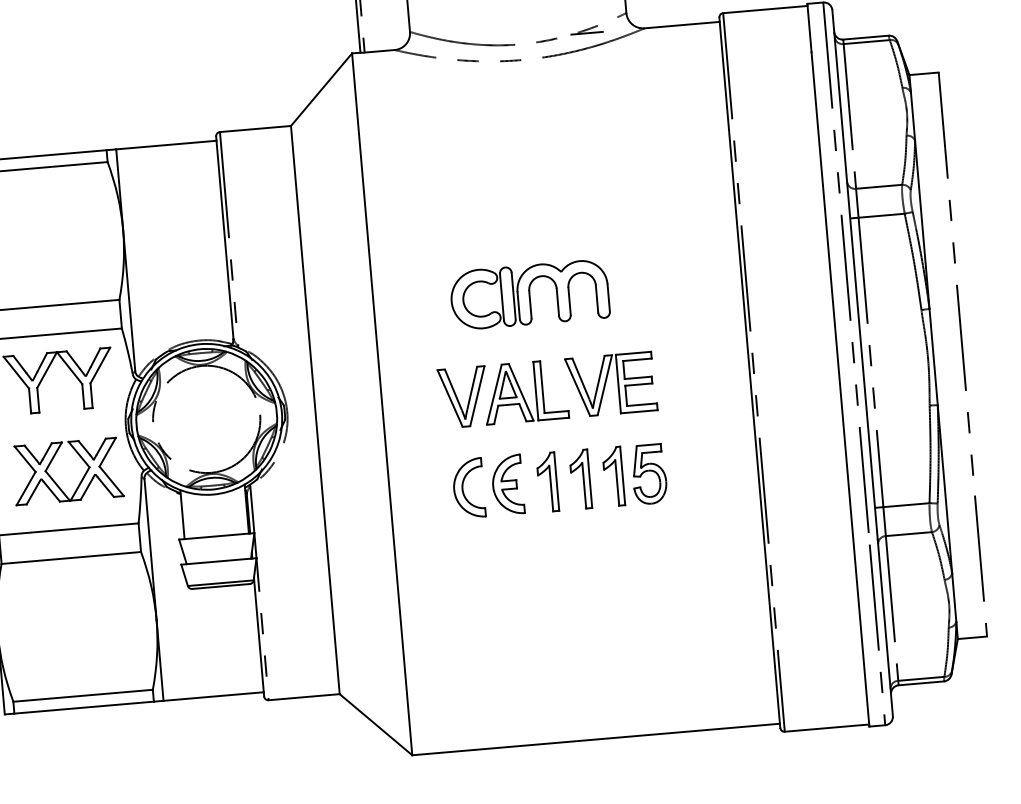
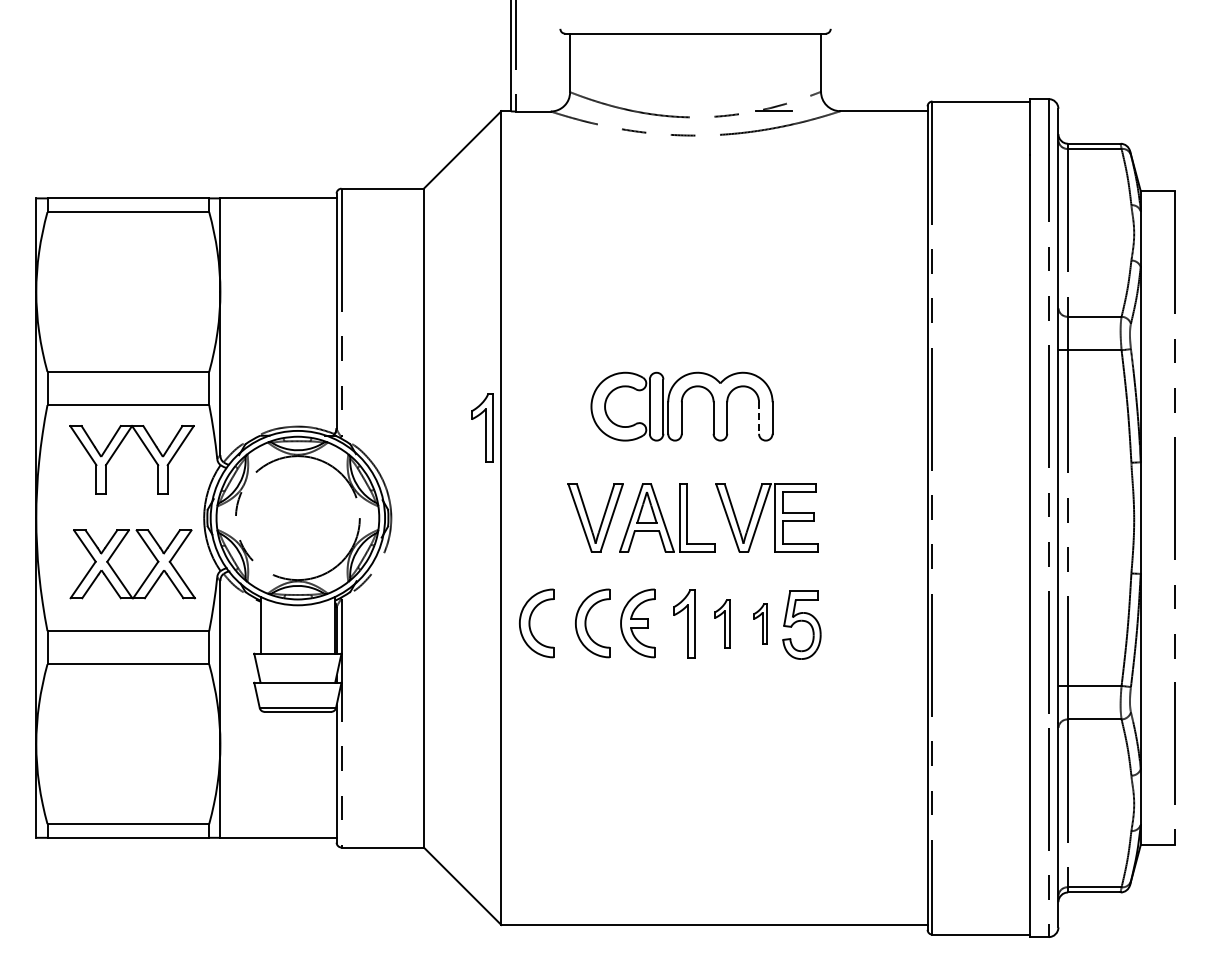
line: (597, 299) -> (759, 418), solid -> dashed
part: (359, 327) -> (482, 427), added
part: (613, 476) -> (760, 623), size x0.6
part: (580, 478) -> (722, 623), size x0.7
part: (420, 492) -> (536, 623), added

